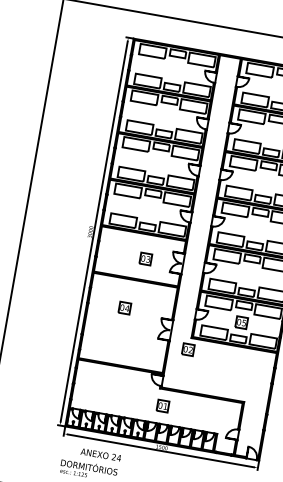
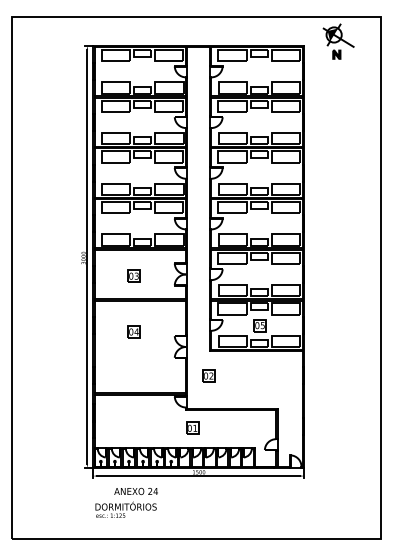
part: (145, 258) -> (133, 275), moved
part: (188, 349) -> (208, 375), moved

